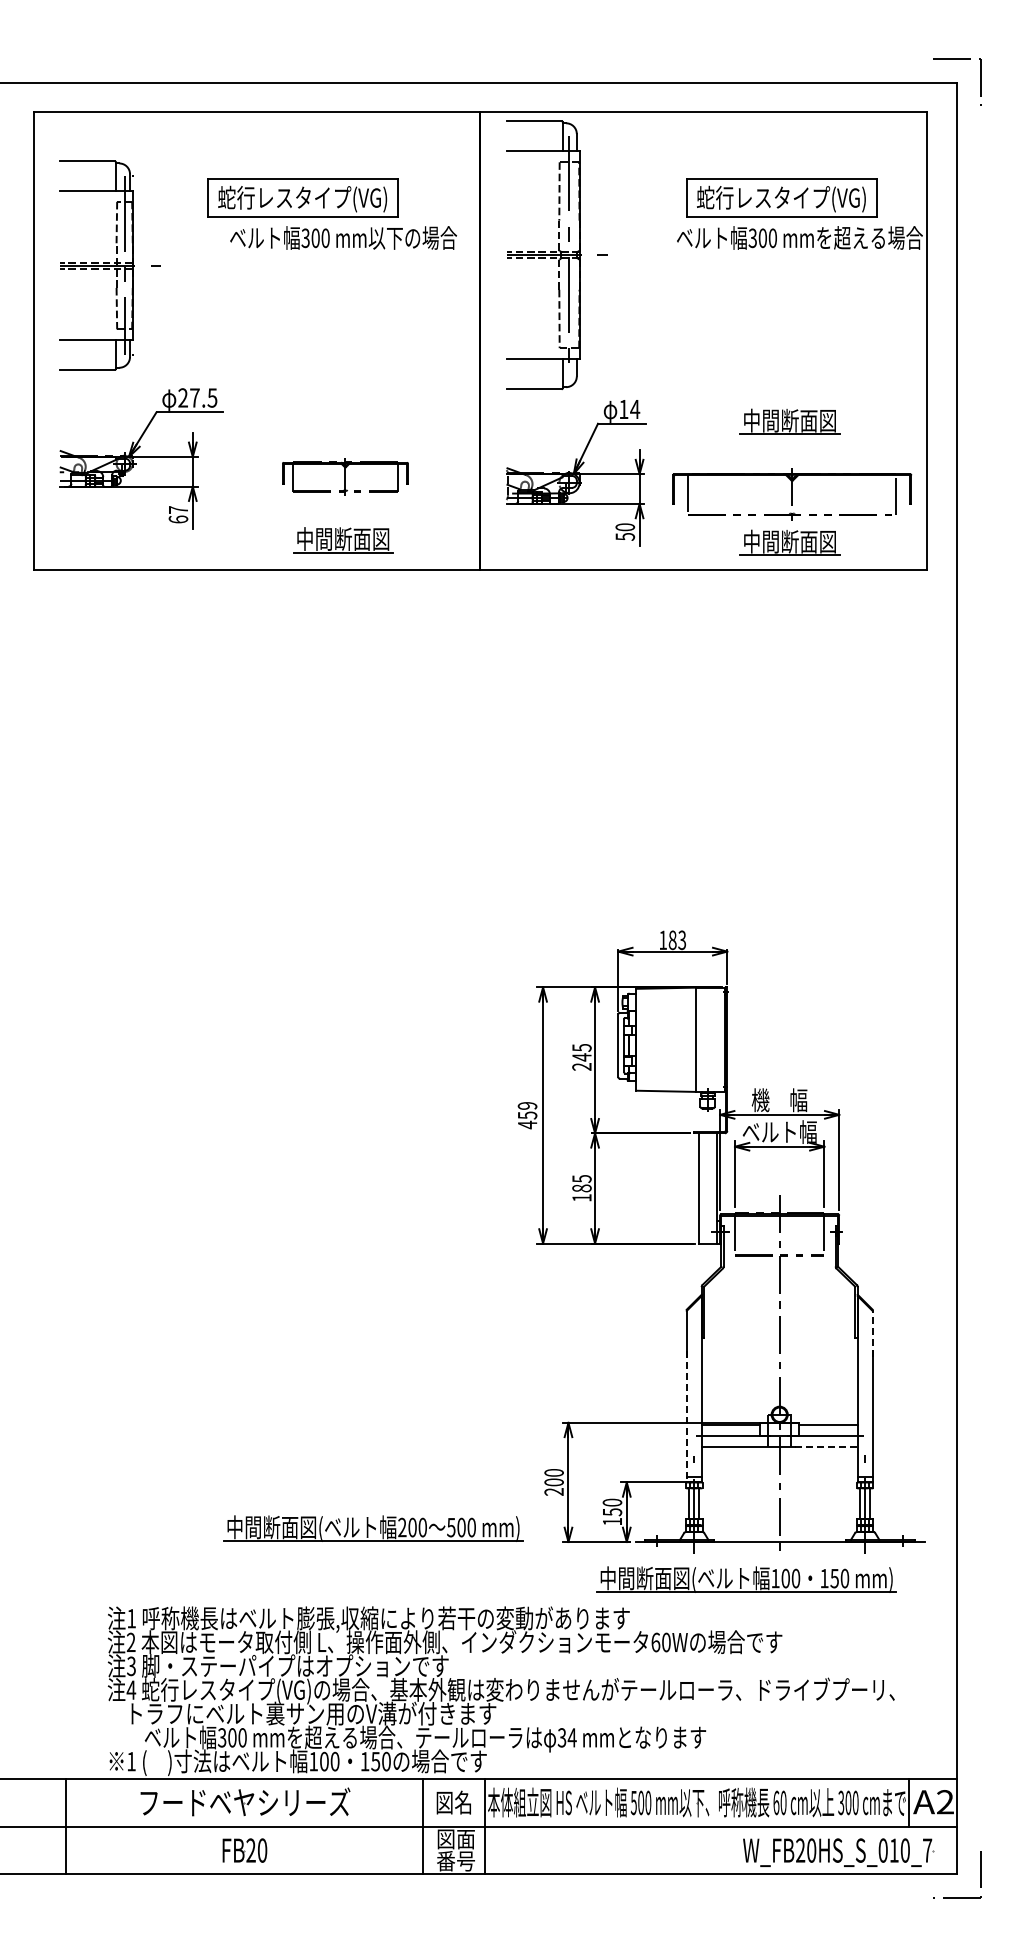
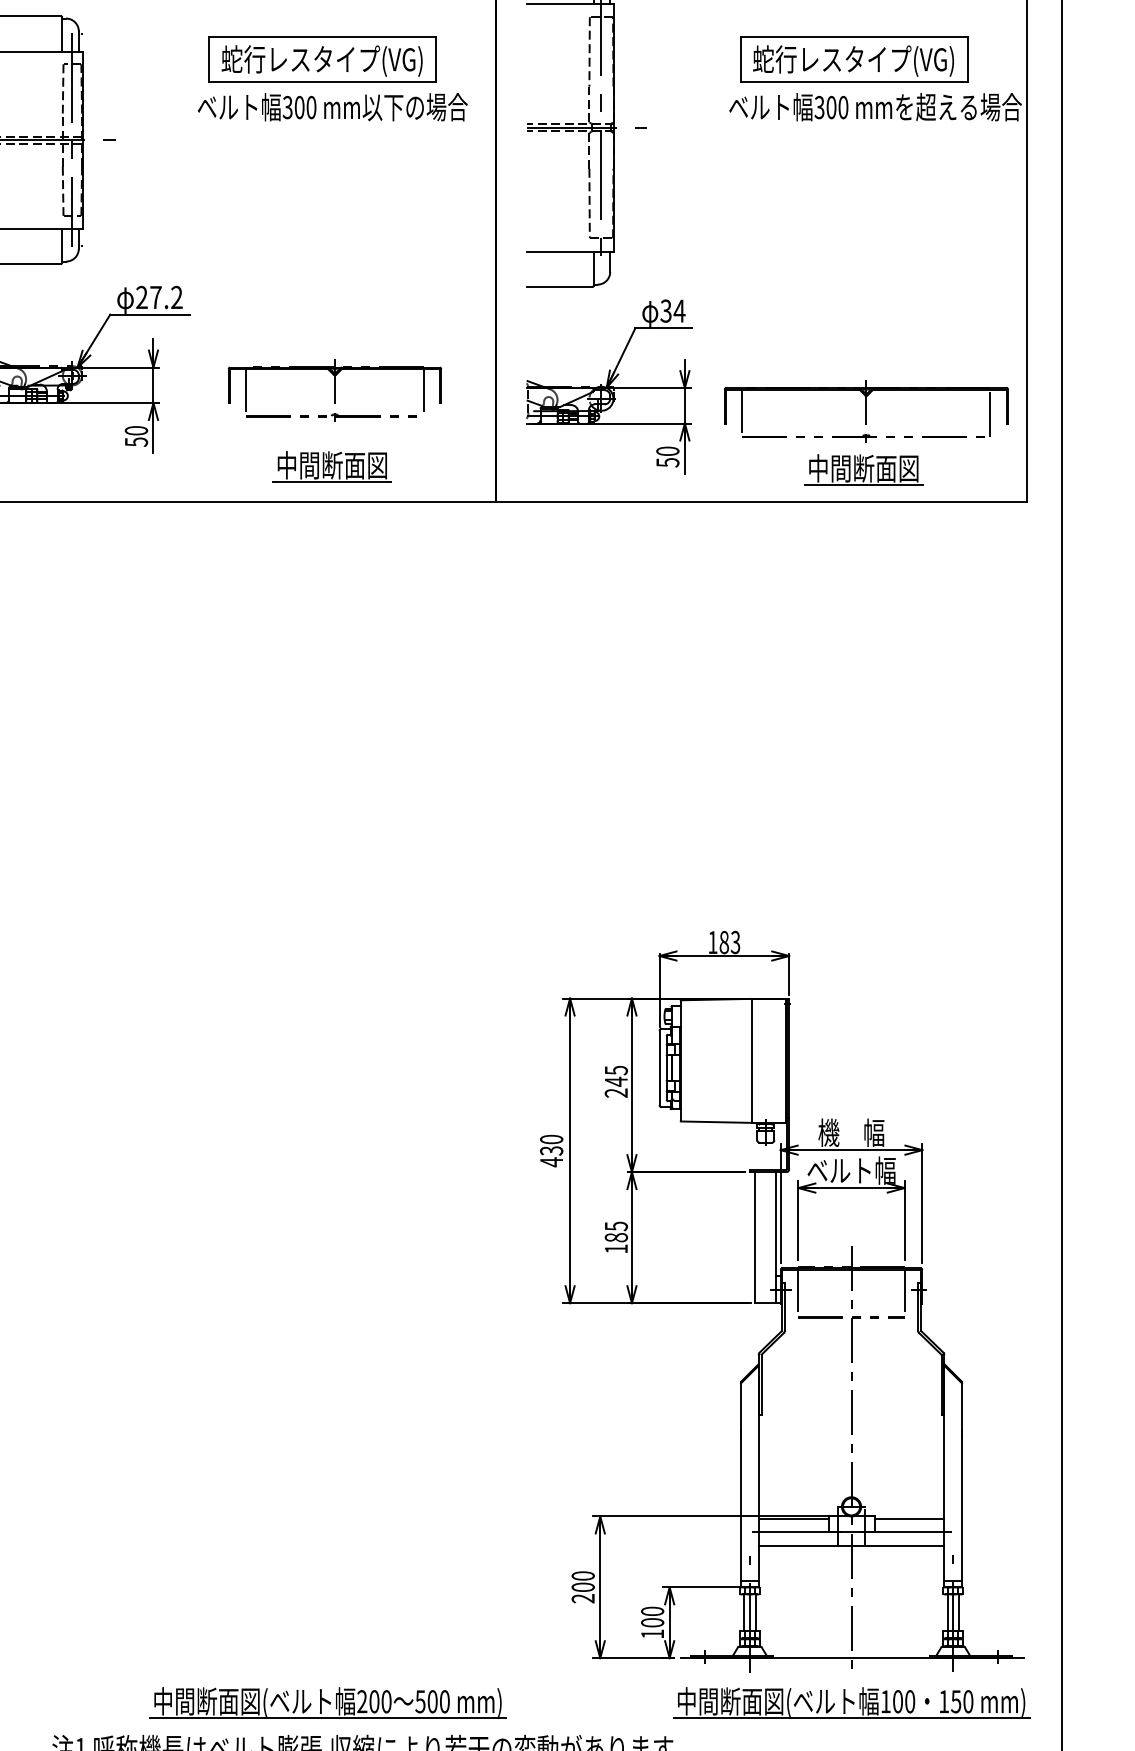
part: (302, 197) -> (322, 59), moved
text: (212, 397) -> (176, 296), 27.5 -> 27.2
text: (623, 409) -> (665, 311), 14 -> 34
part: (789, 421) -> (863, 325), removed
part: (345, 476) -> (335, 390), size x1.43
text: (178, 514) -> (136, 436), 67 -> 50
text: (527, 1110) -> (551, 1144), 459 -> 430
line: (872, 1333) -> (961, 1410), dashed -> solid
line: (686, 1416) -> (740, 1508), dashed -> solid
line: (826, 1447) -> (907, 1545), dashed -> solid
text: (612, 1512) -> (652, 1623), 150 -> 100
part: (373, 1528) -> (327, 1702), moved
part: (746, 1579) -> (851, 1702), moved

